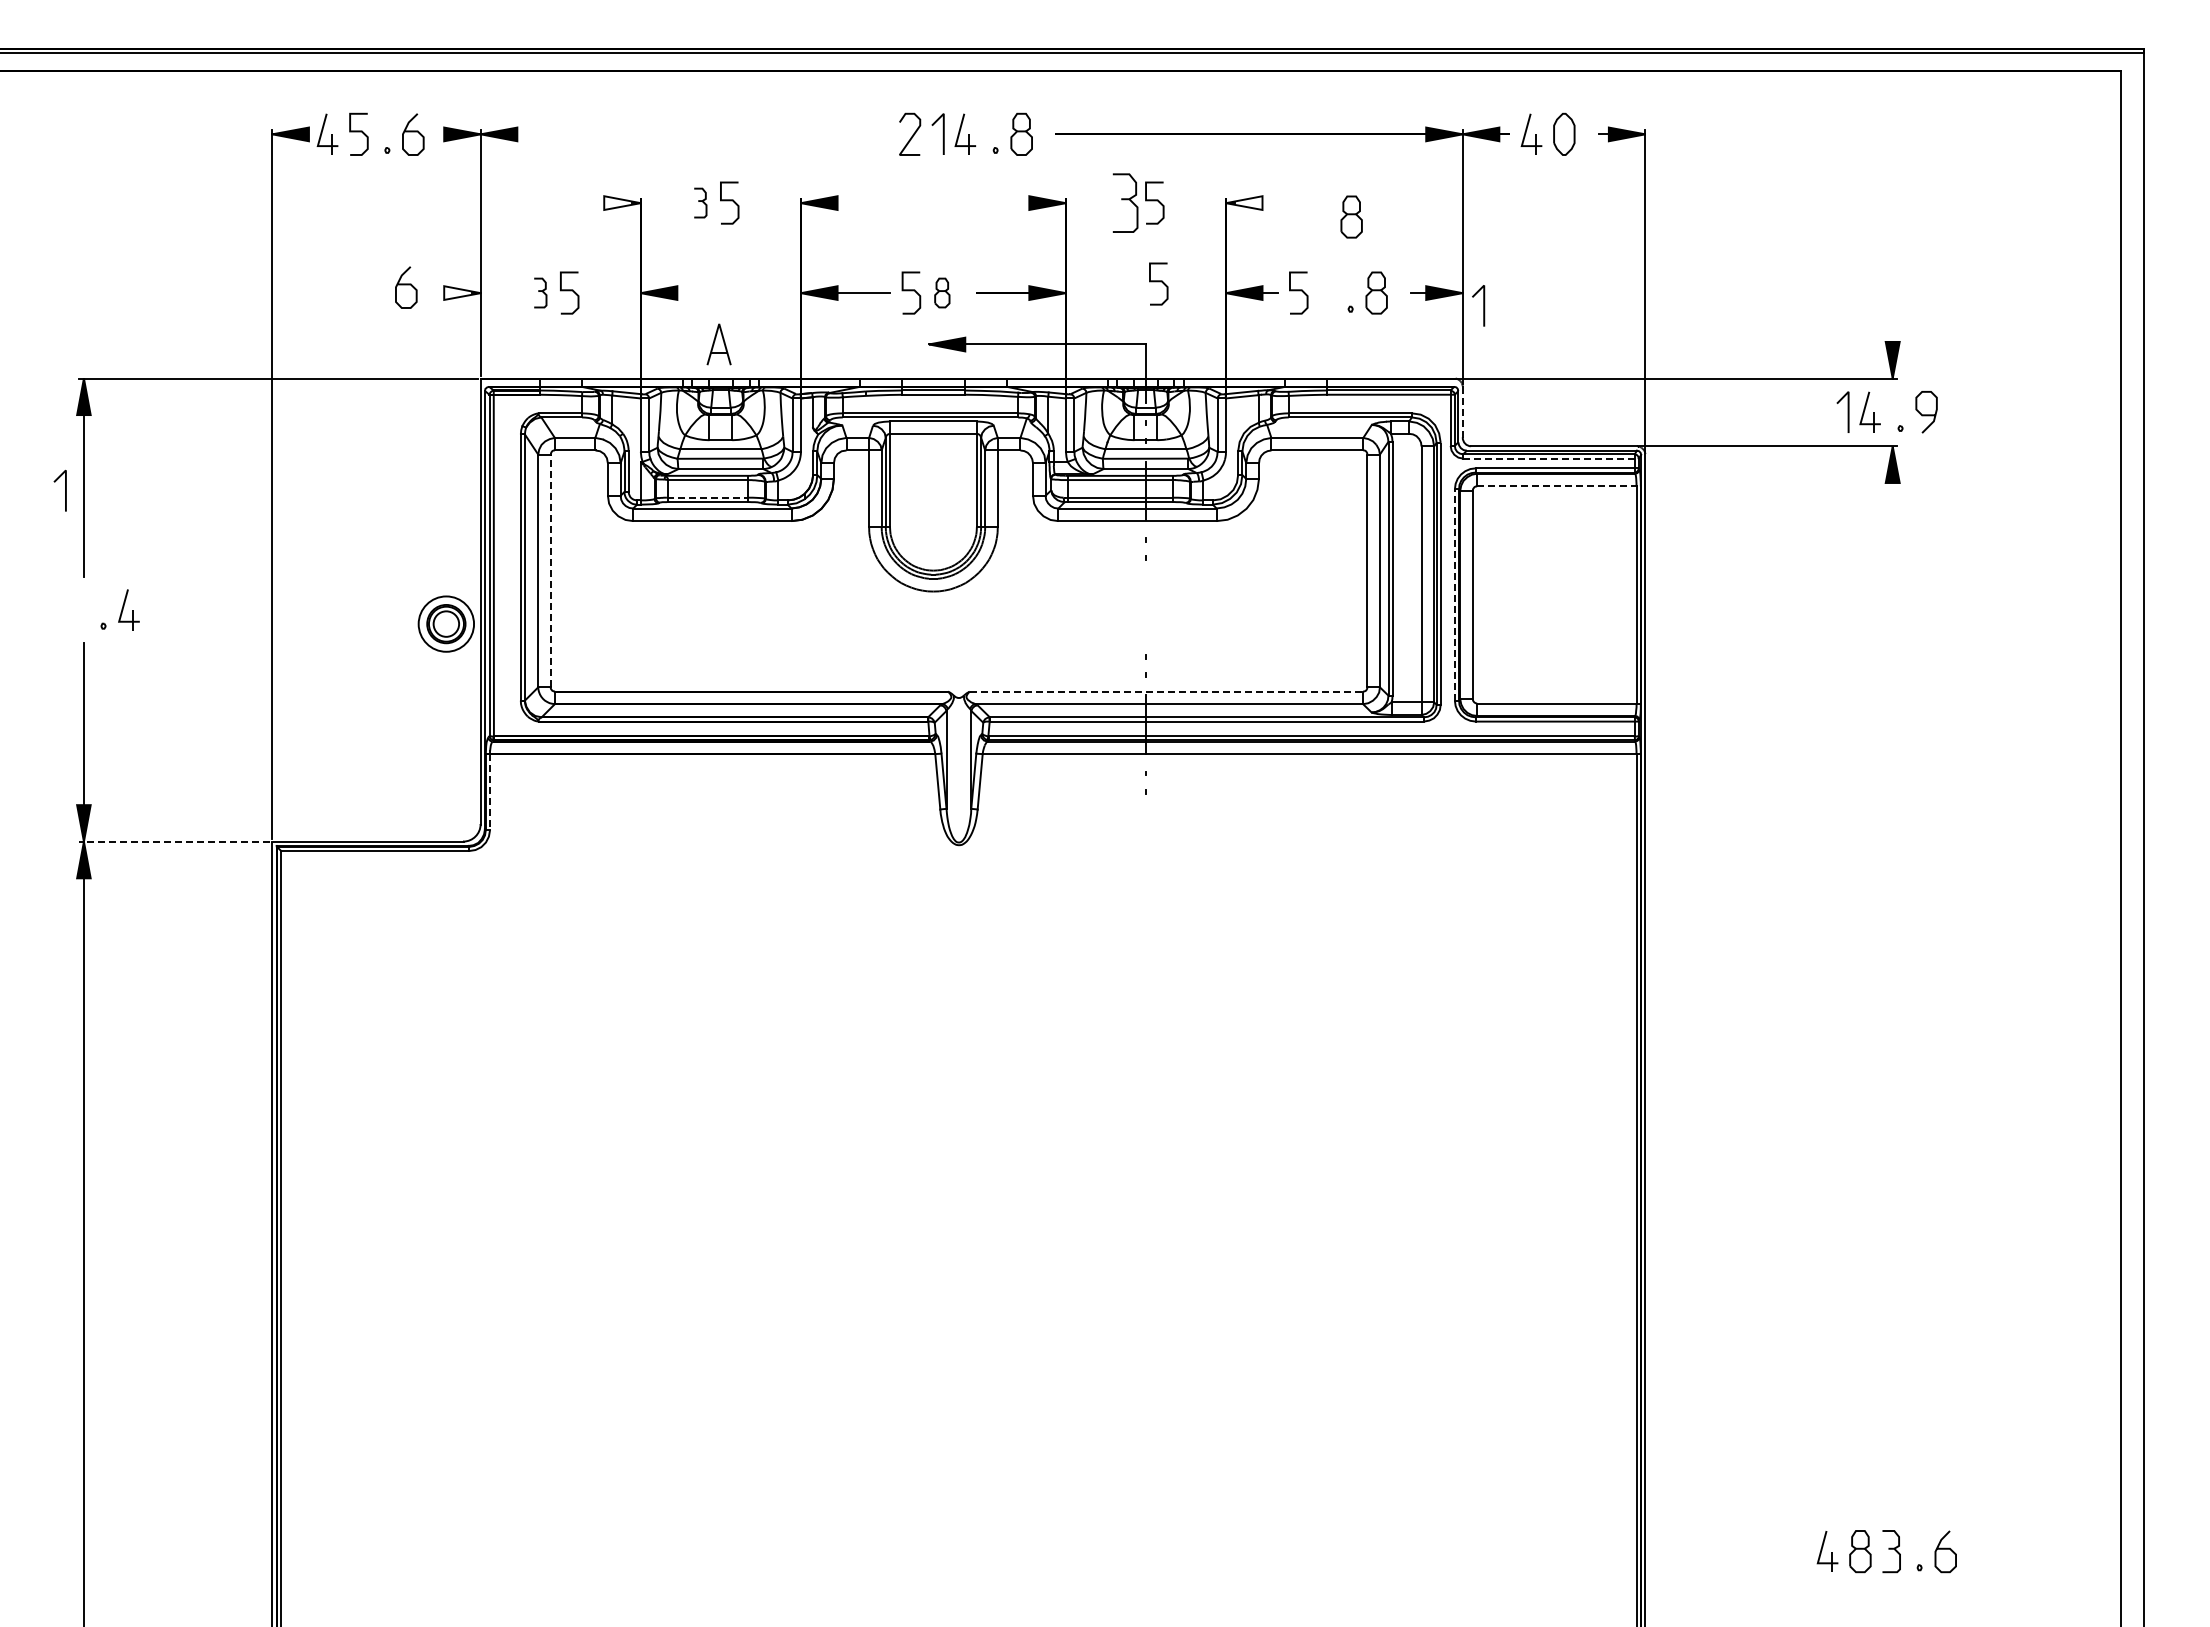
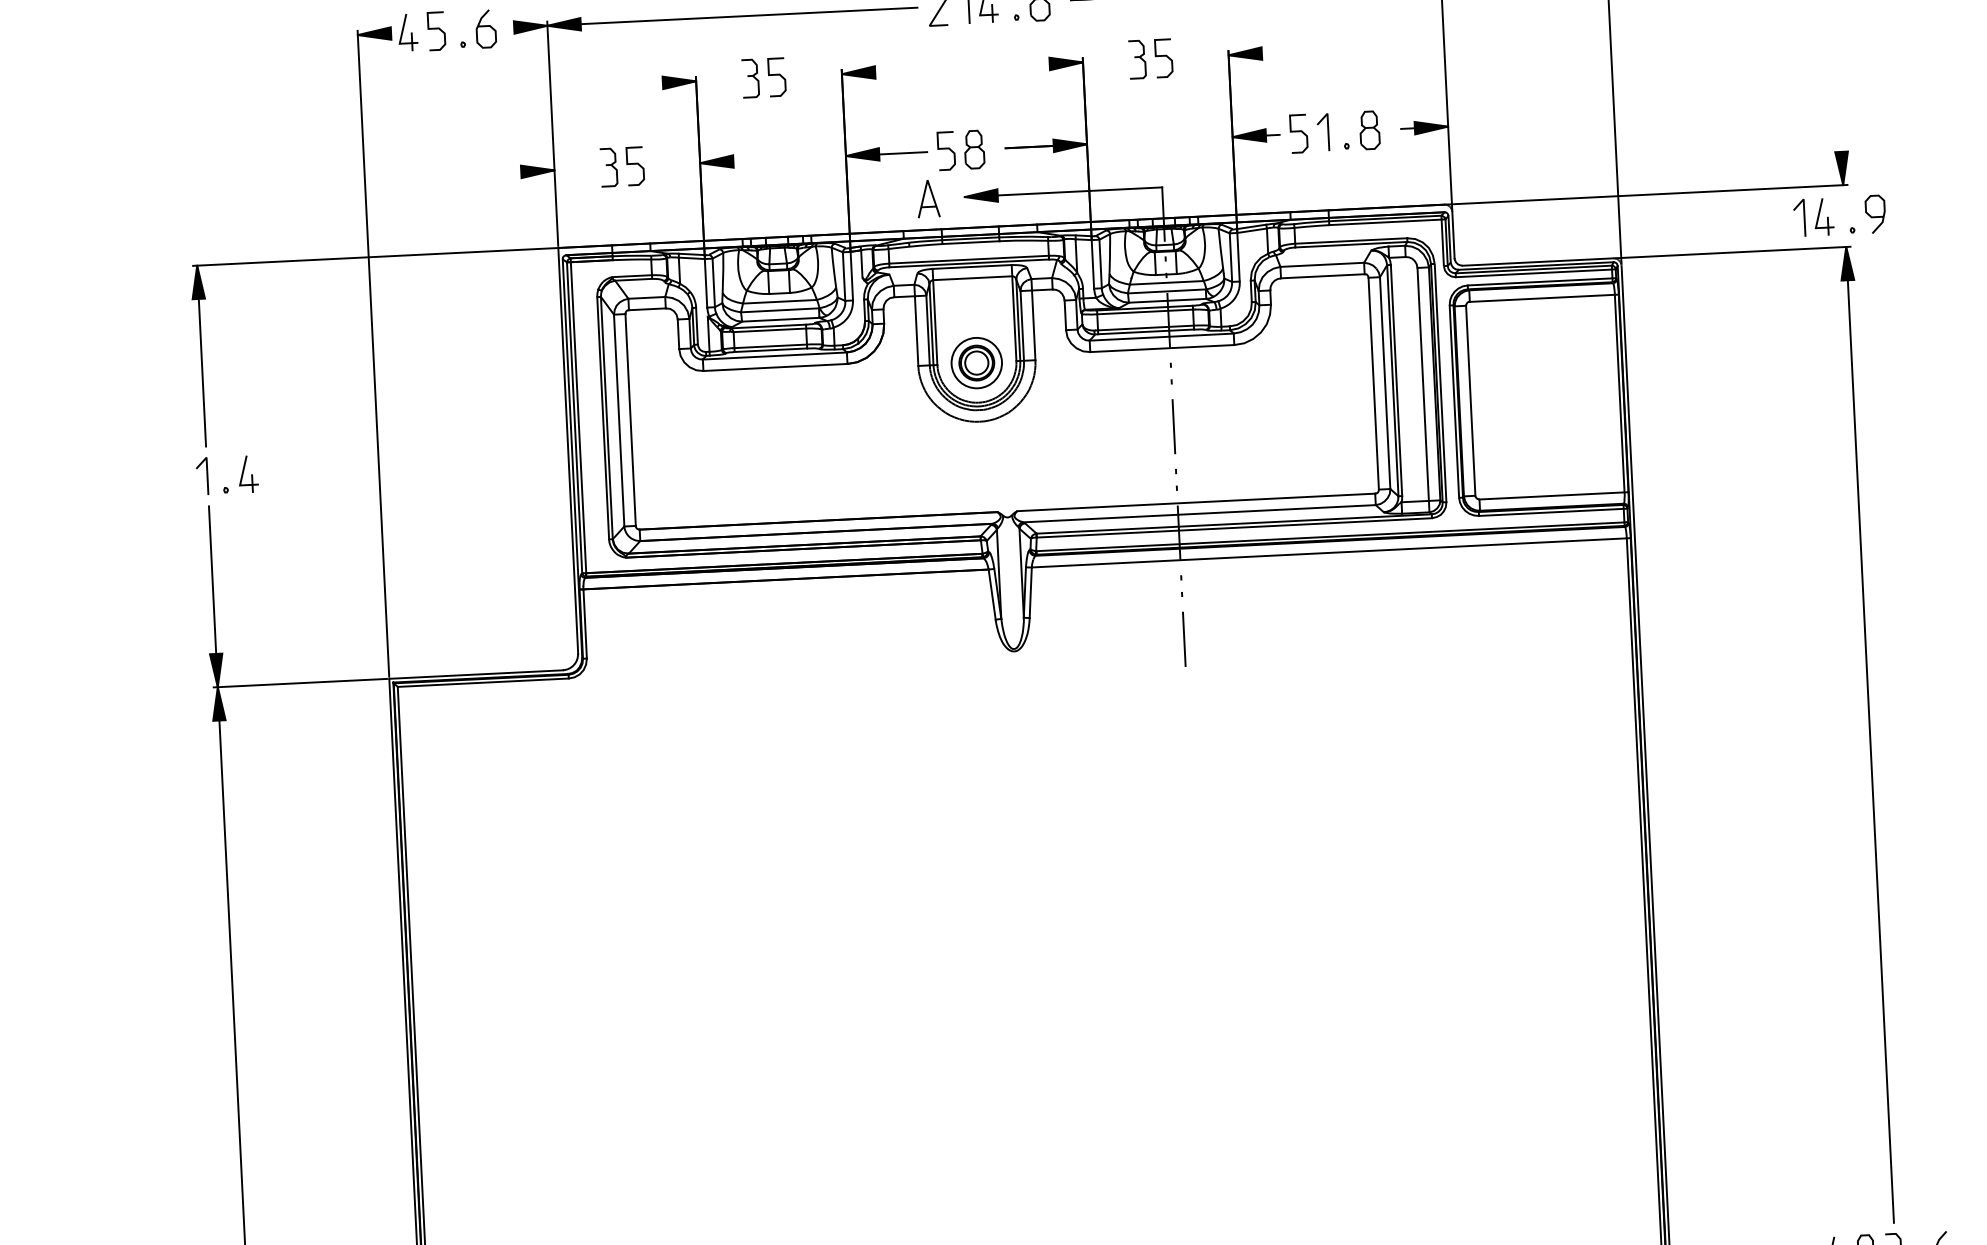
line: (667, 134) -> (717, 17), added
fill: (622, 202) -> (679, 81), added
part: (700, 202) -> (750, 78), size x1.43
part: (1125, 202) -> (1137, 59), size x0.71
fill: (1243, 202) -> (1244, 53), added
part: (1351, 216) -> (1343, 61), removed
curve: (1158, 282) -> (1170, 130), removed
curve: (406, 285) -> (486, 166), removed
fill: (462, 292) -> (537, 170), added
part: (540, 292) -> (608, 167), size x1.43
part: (942, 292) -> (974, 149), size x1.43
line: (1483, 305) -> (1327, 131), moved
part: (718, 344) -> (927, 198), moved
line: (1462, 412) -> (1453, 235), dashed -> solid
line: (1551, 458) -> (1536, 273), dashed -> solid
line: (1558, 486) -> (1543, 298), dashed -> solid
line: (65, 490) -> (207, 475), moved
line: (707, 497) -> (769, 346), dashed -> solid
line: (550, 570) -> (630, 419), dashed -> solid
line: (1454, 595) -> (1454, 402), dashed -> solid
line: (1146, 607) -> (1174, 426), added
part: (445, 623) -> (975, 362), moved
line: (1166, 691) -> (1196, 502), dashed -> solid
line: (490, 792) -> (585, 624), dashed -> solid
line: (1146, 840) -> (1184, 638), added
line: (174, 841) -> (300, 682), dashed -> solid
line: (1892, 982) -> (1869, 734), added

